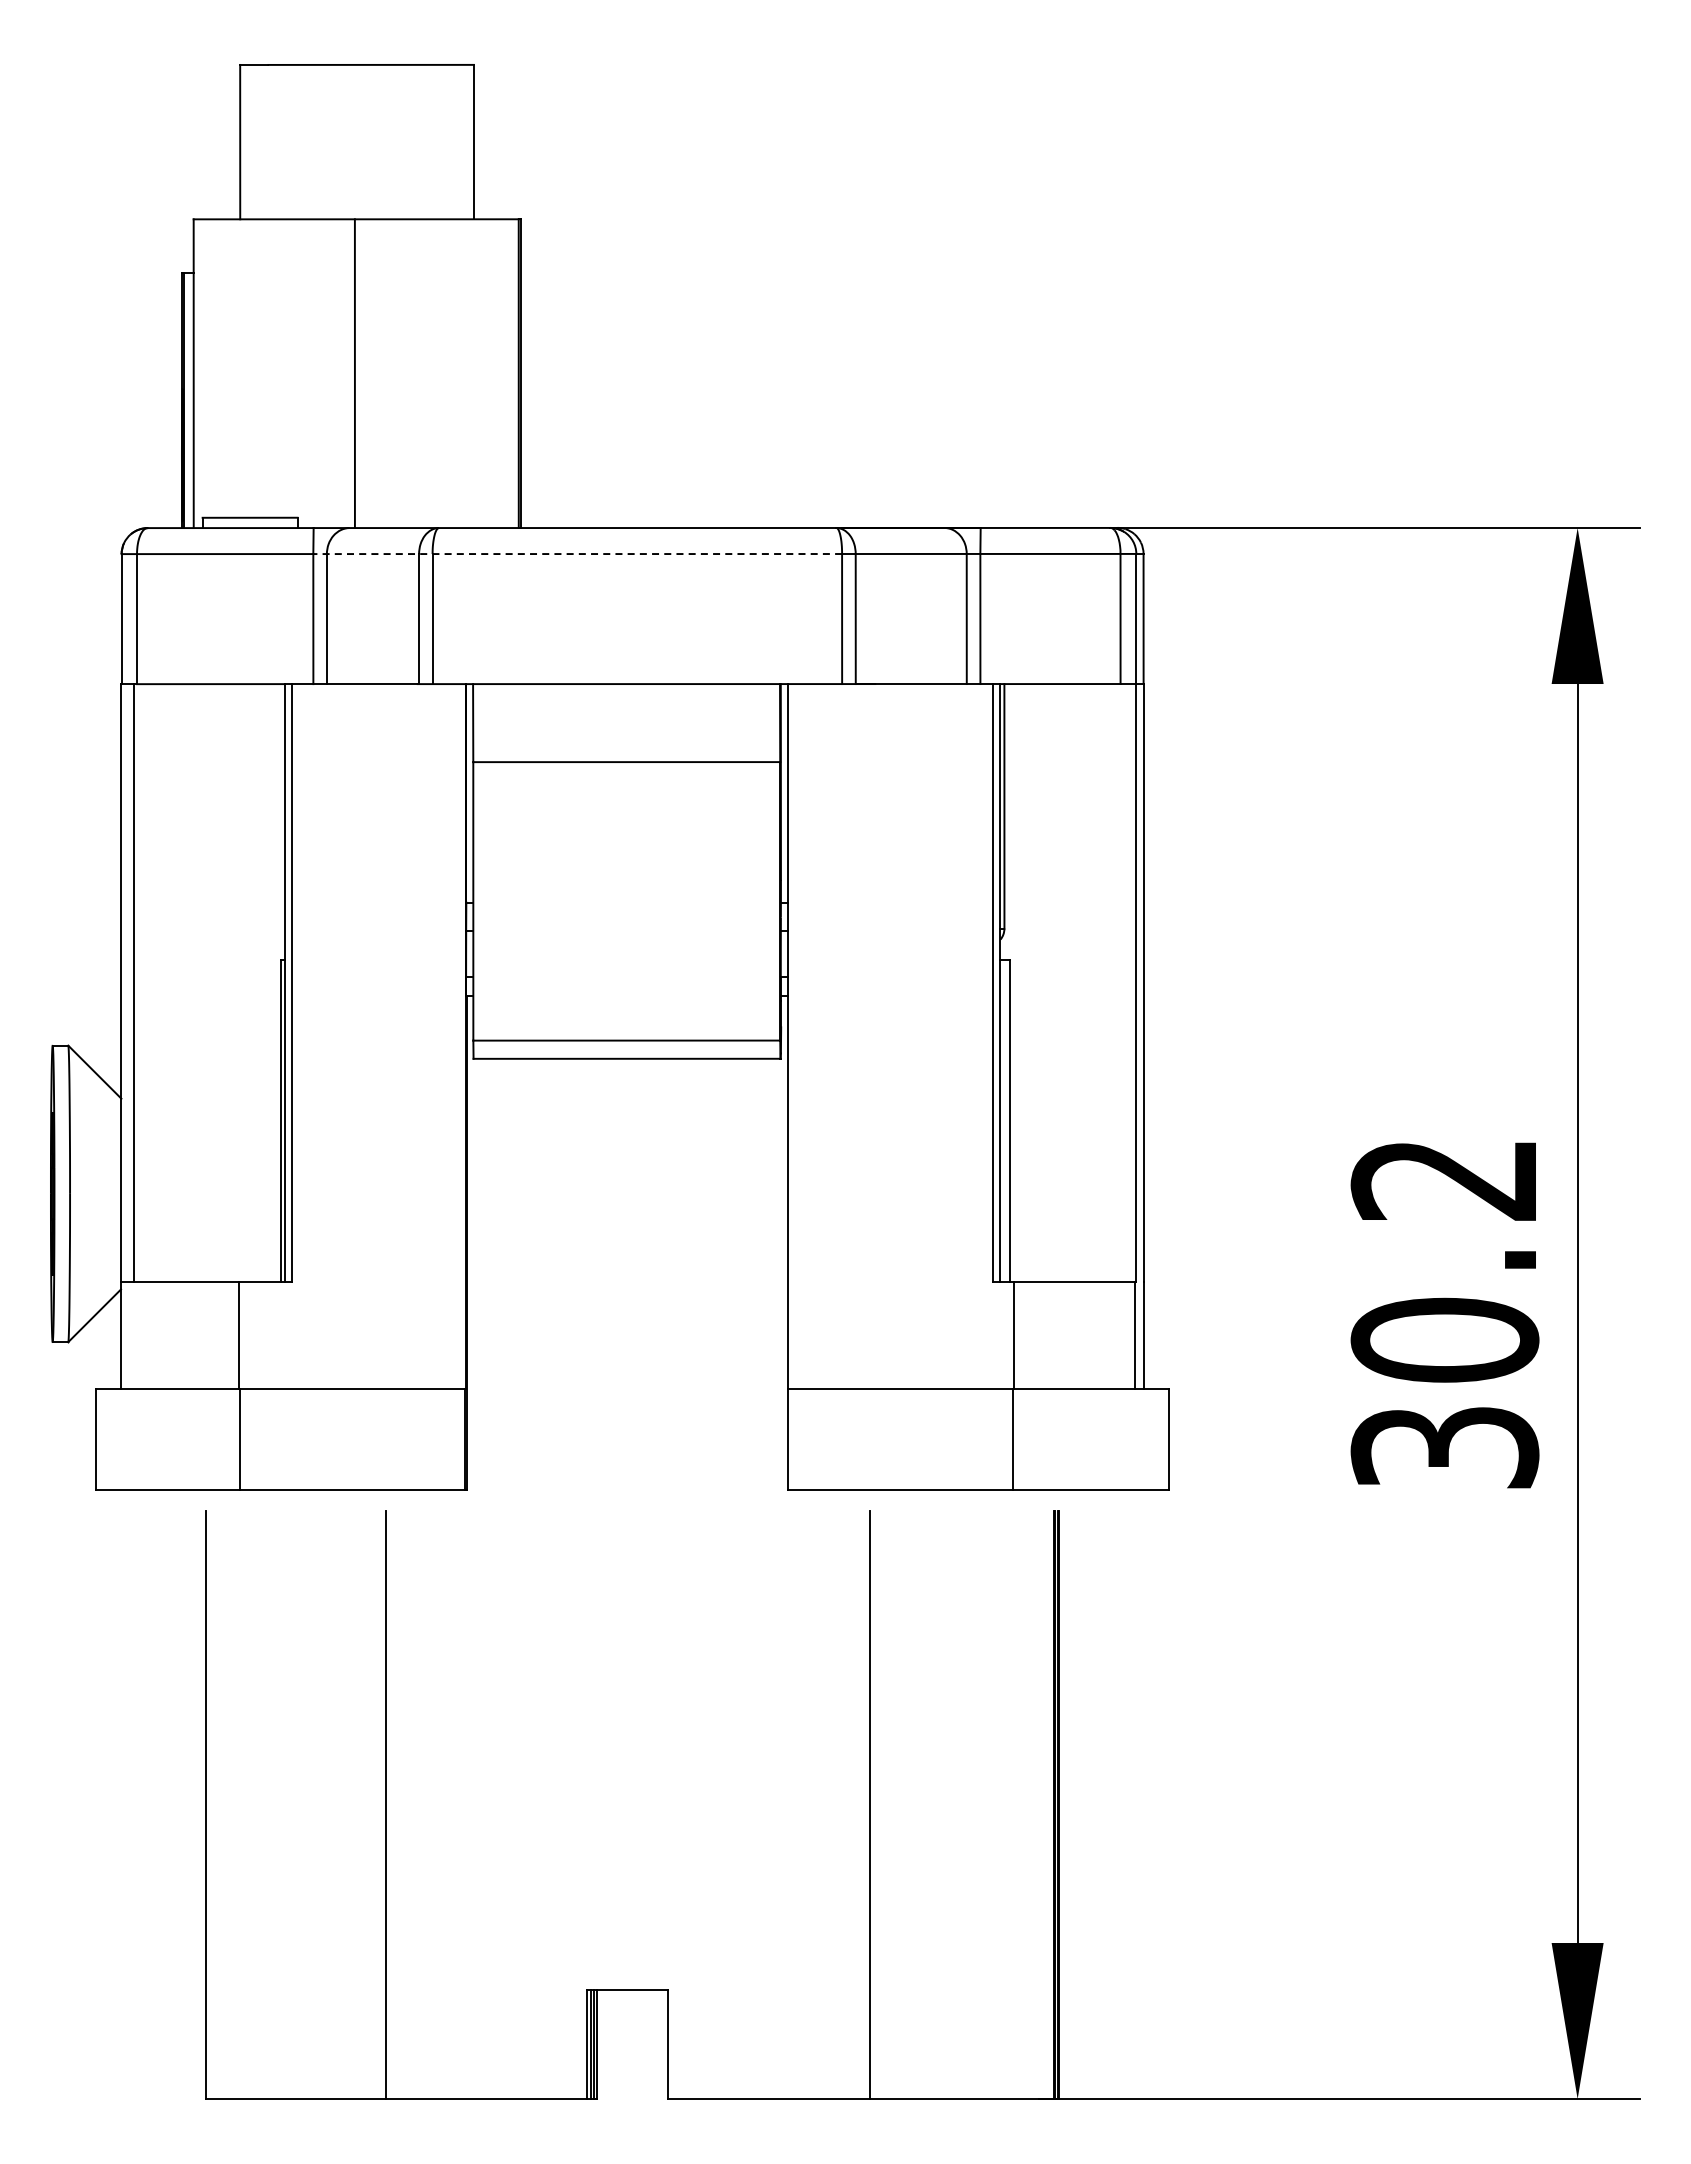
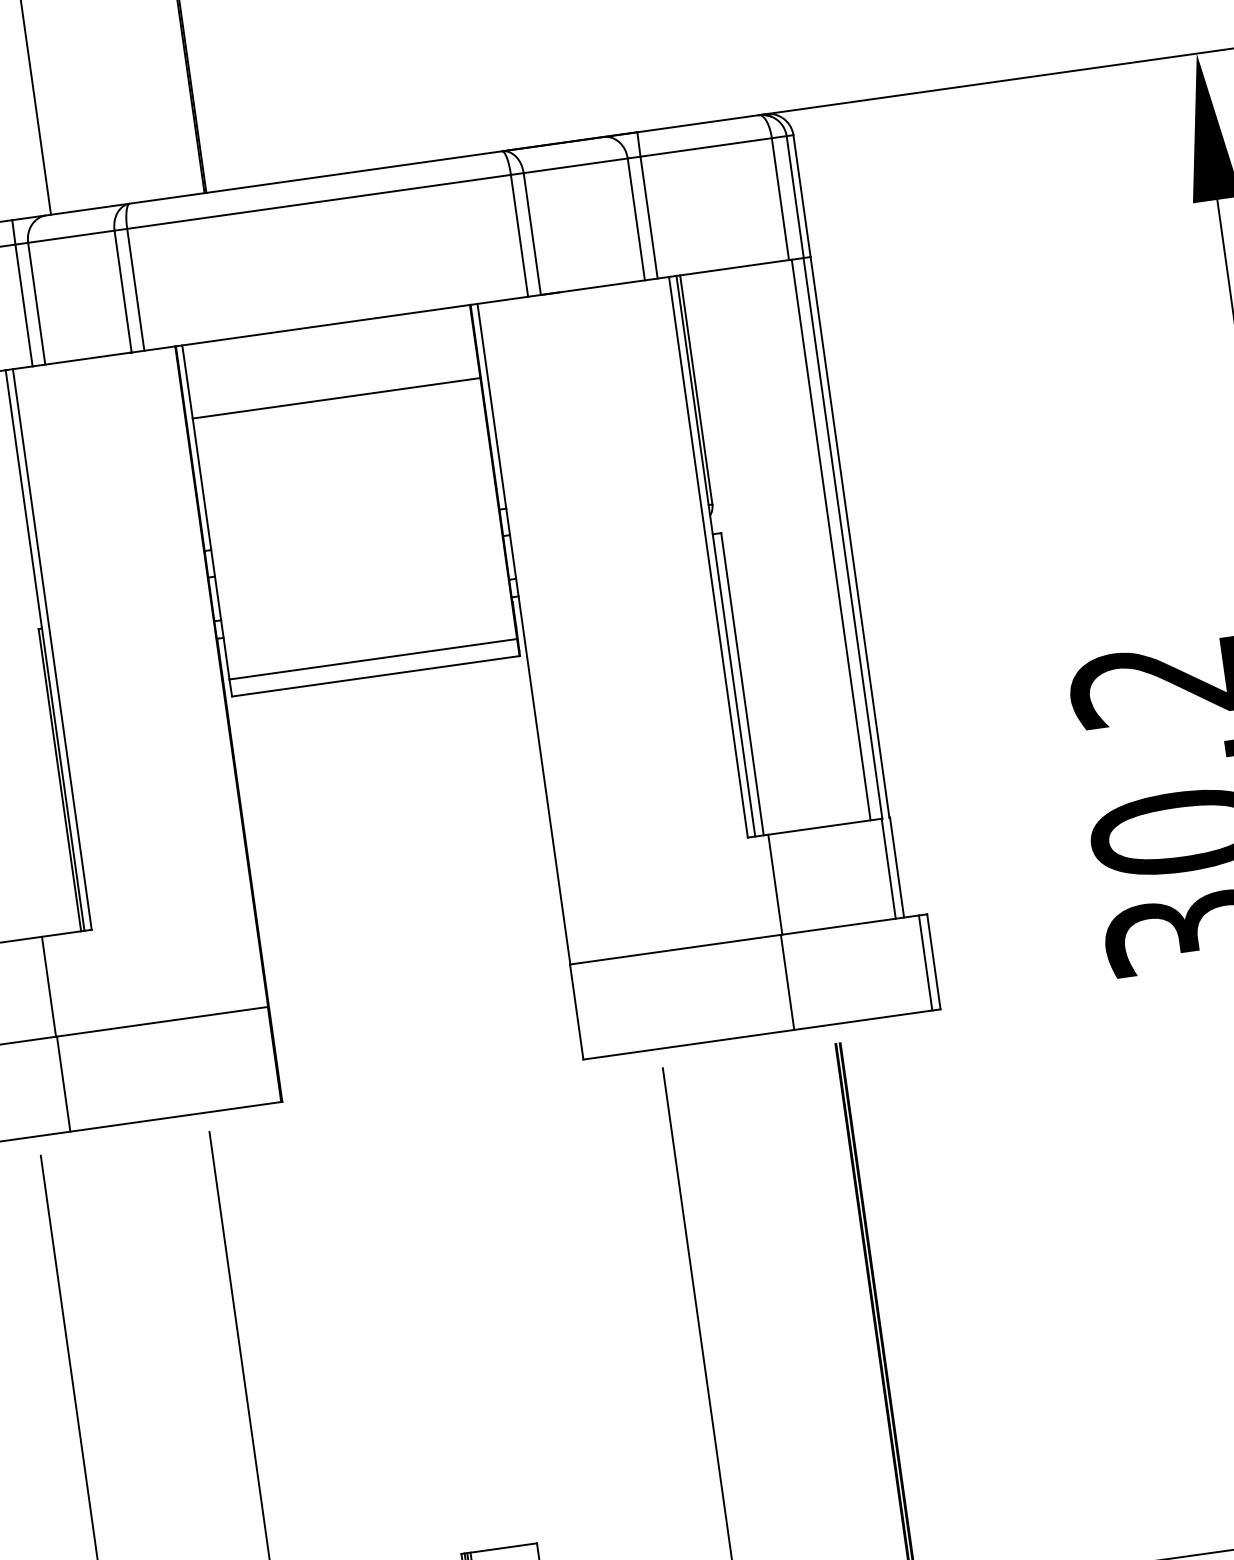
line: (577, 554) -> (263, 210), dashed -> solid
line: (1123, 983) -> (831, 540), added
line: (1160, 1439) -> (925, 962), added

